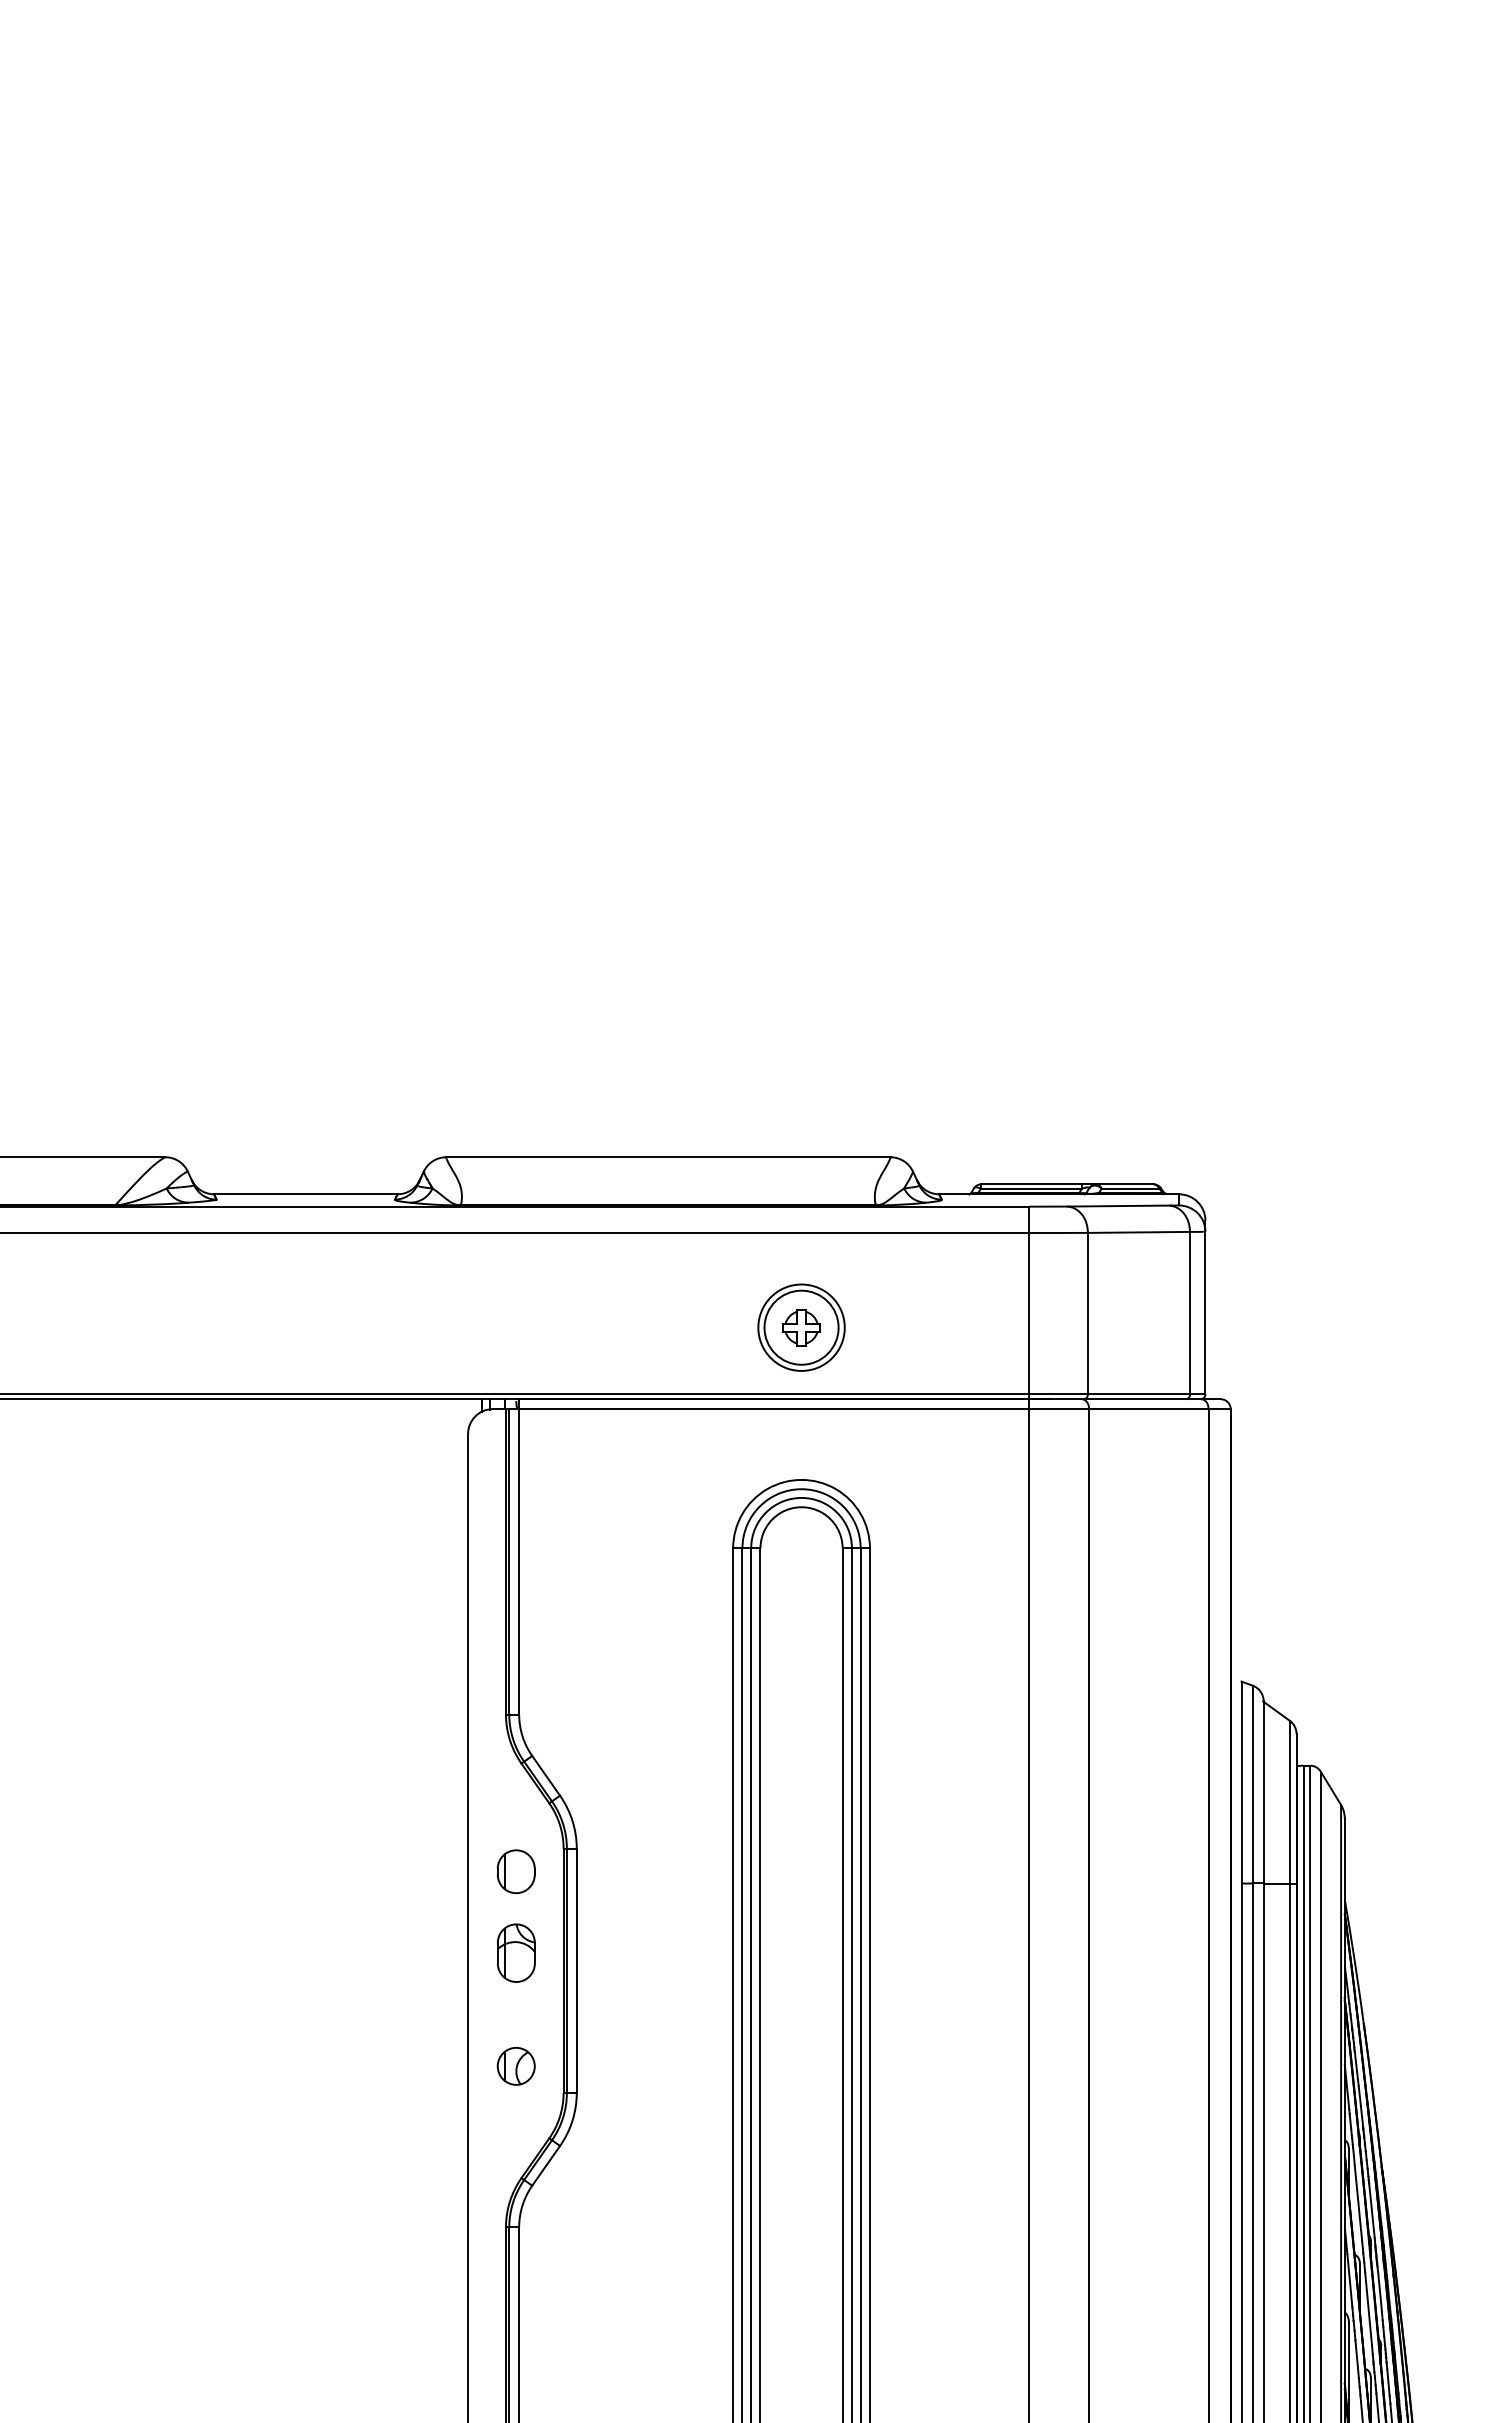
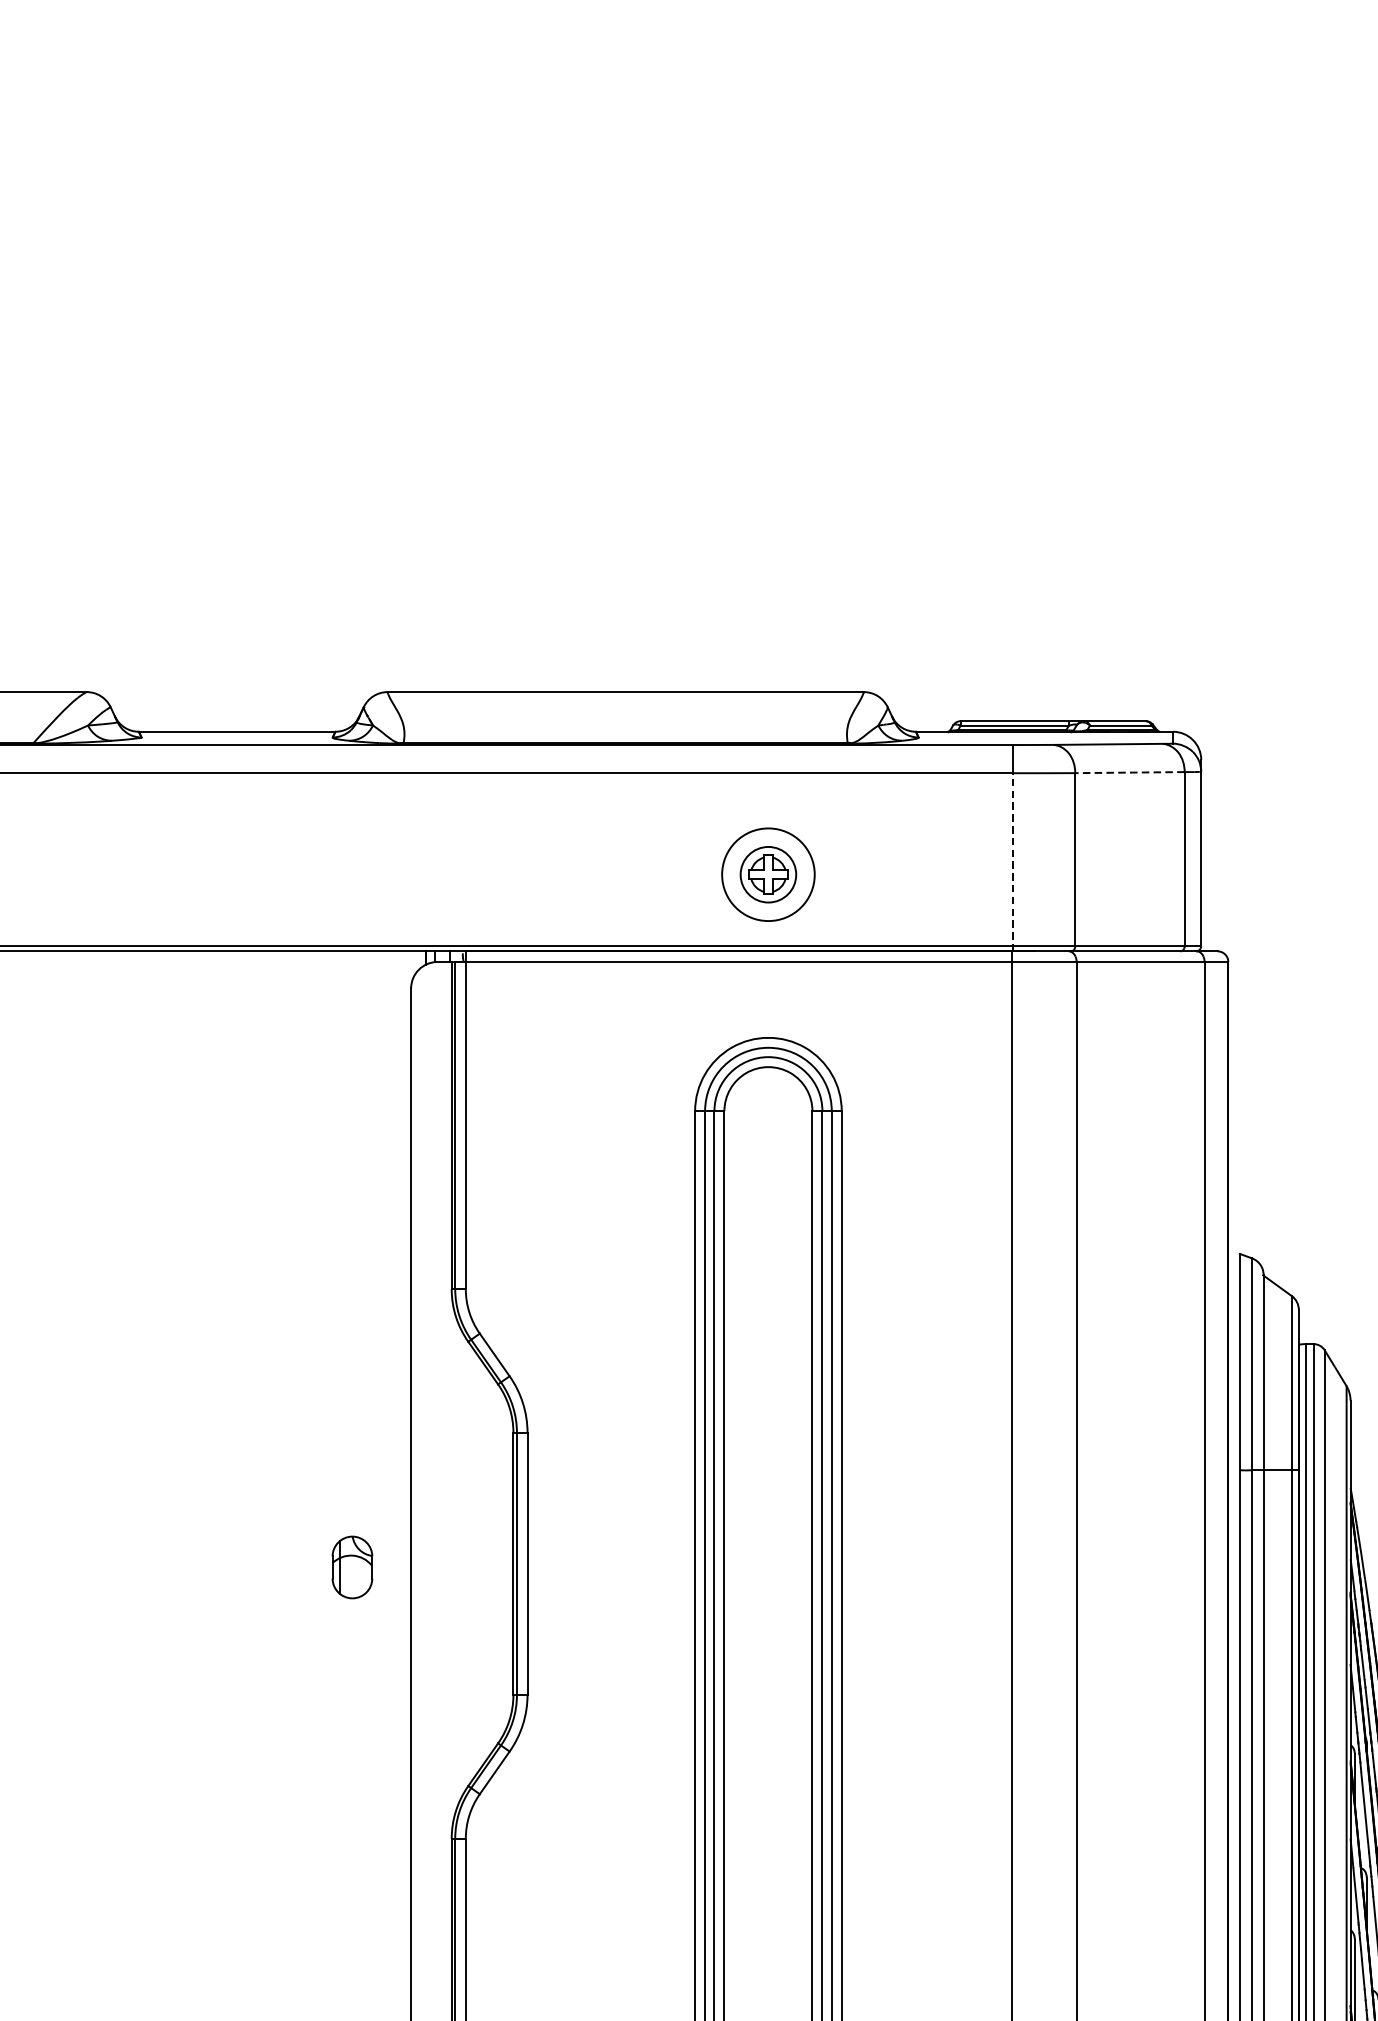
line: (1138, 1232) -> (1129, 772), solid -> dashed
line: (1029, 1315) -> (1012, 861), solid -> dashed
circle: (801, 1327) -> (768, 874), size x0.7
part: (515, 1871) -> (461, 1457), removed
part: (516, 1952) -> (352, 1566), moved
part: (515, 2066) -> (461, 1666), removed

